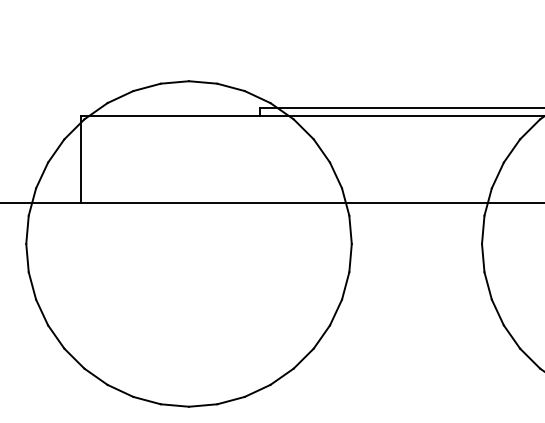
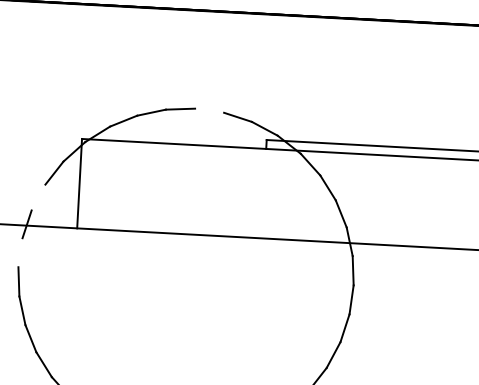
line: (203, 82) -> (209, 110), removed
line: (42, 175) -> (38, 197), removed
line: (27, 229) -> (20, 252), removed

